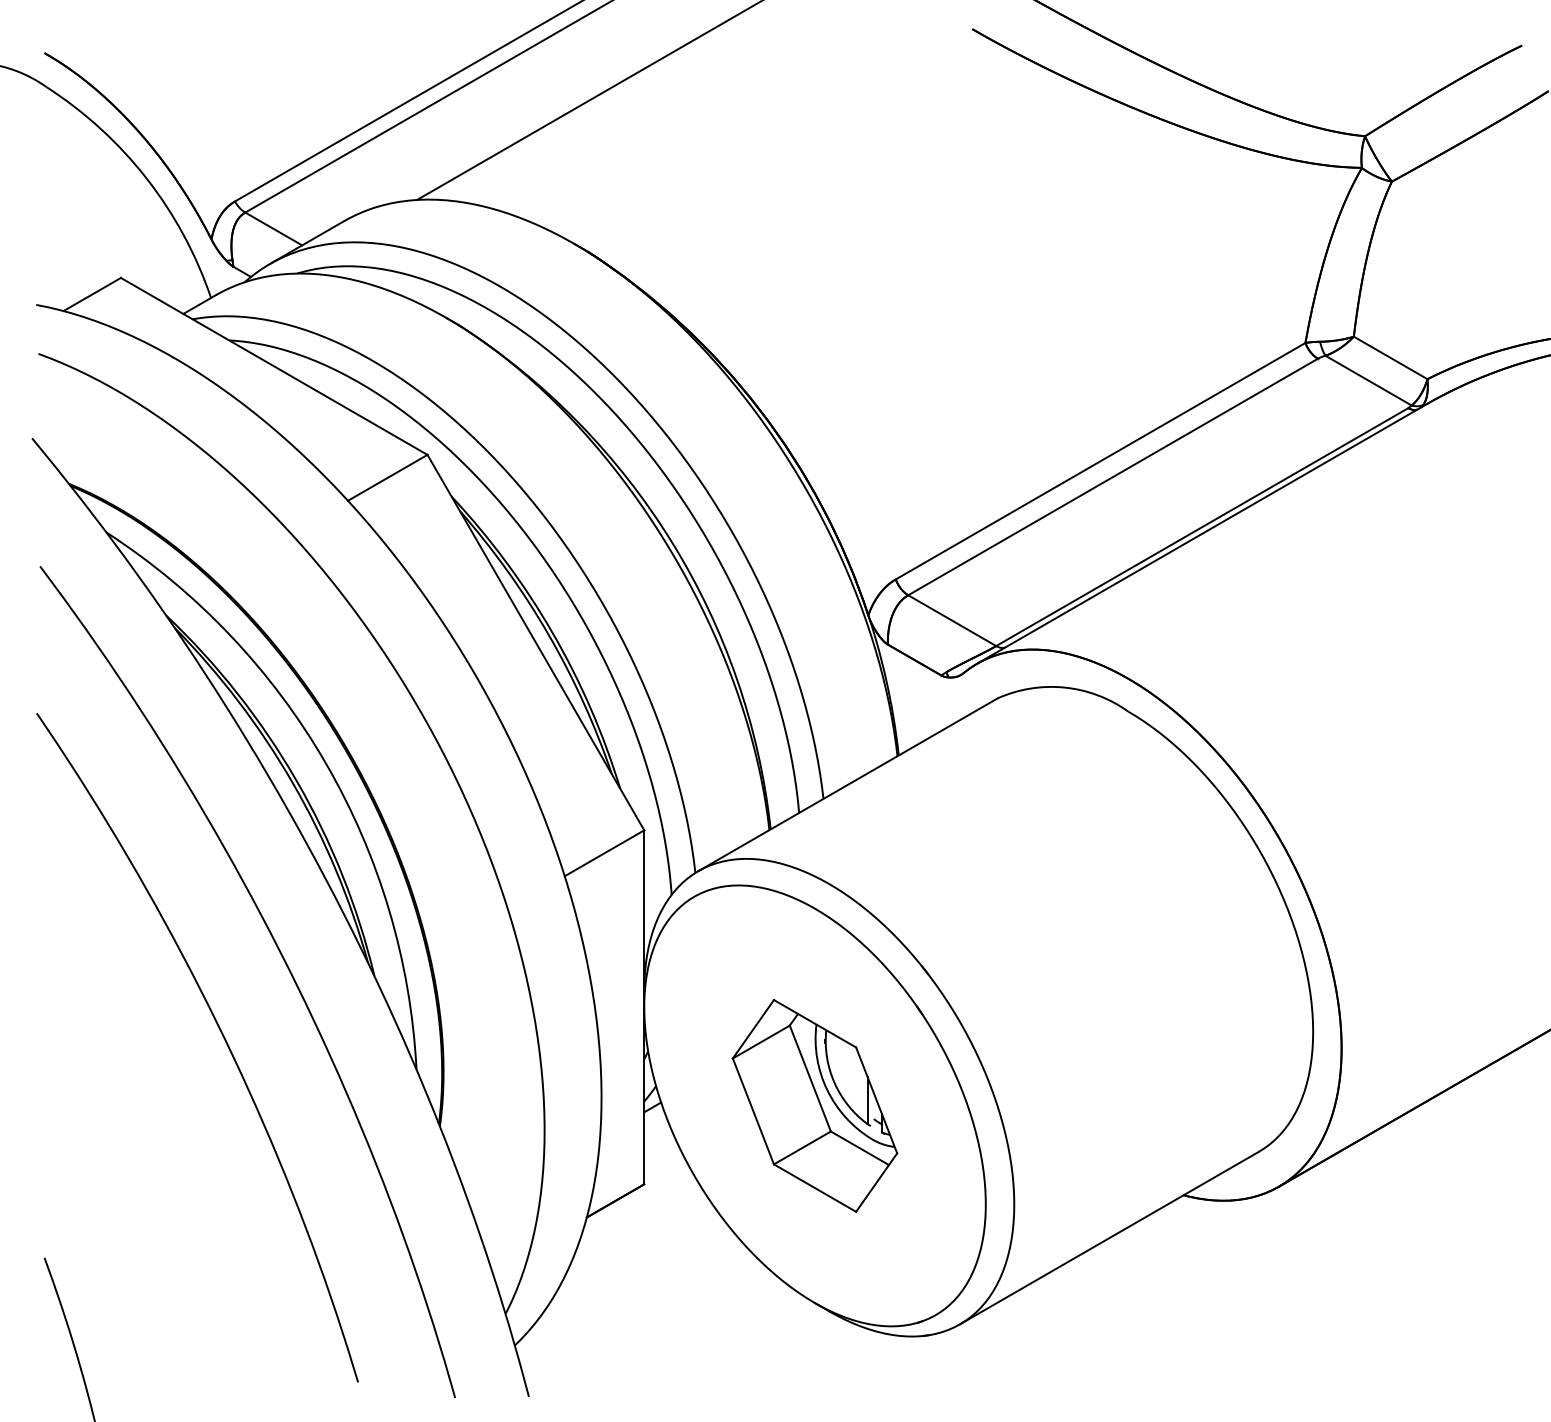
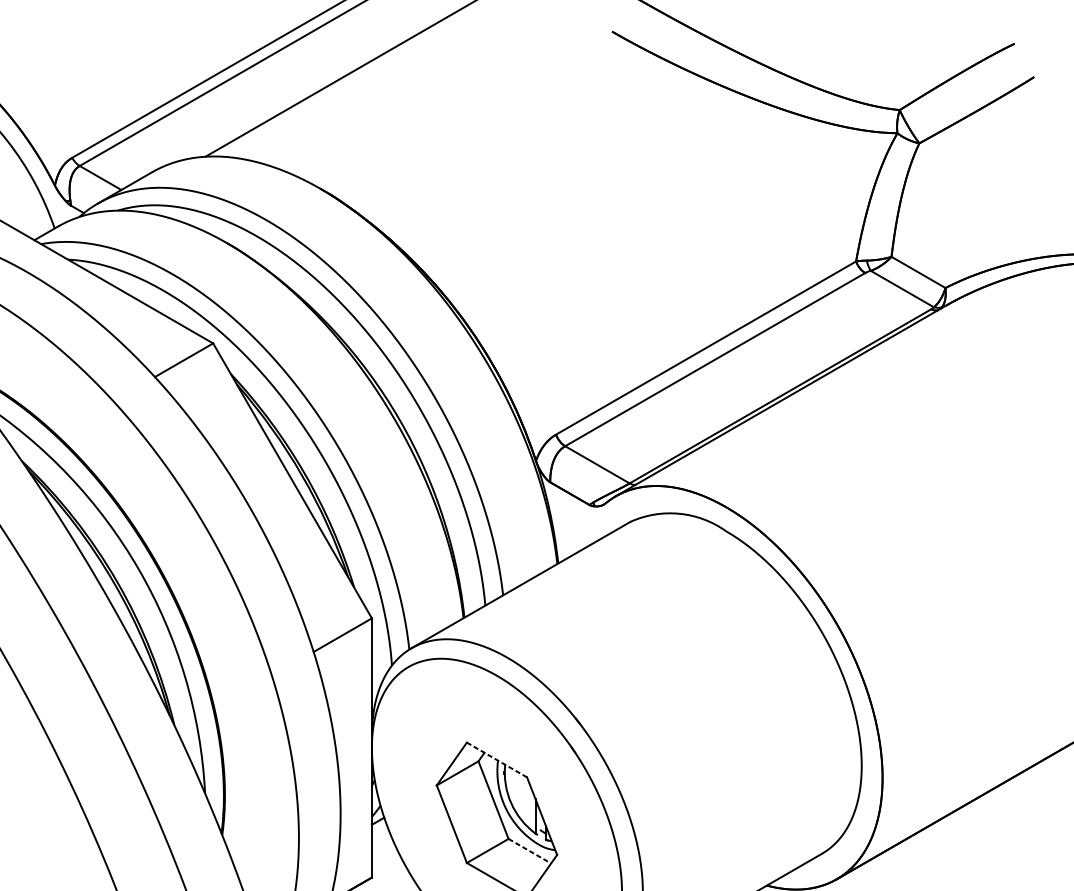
line: (814, 1023) -> (496, 759), solid -> dashed
line: (859, 1148) -> (529, 851), solid -> dashed

